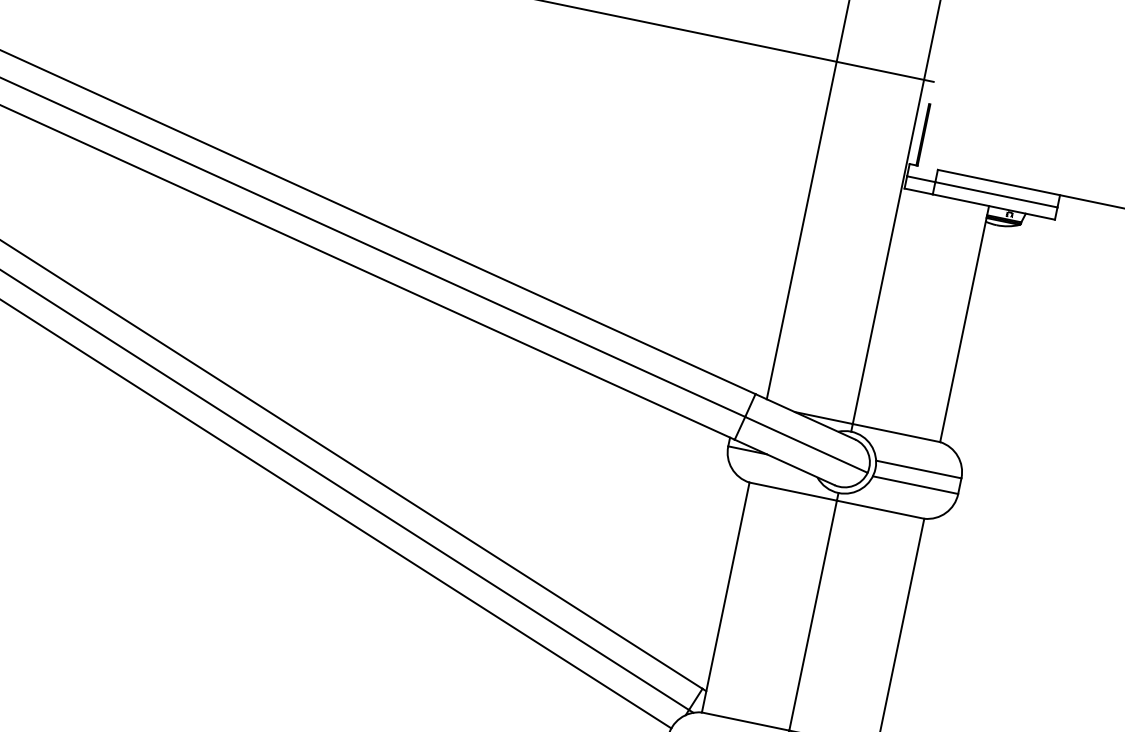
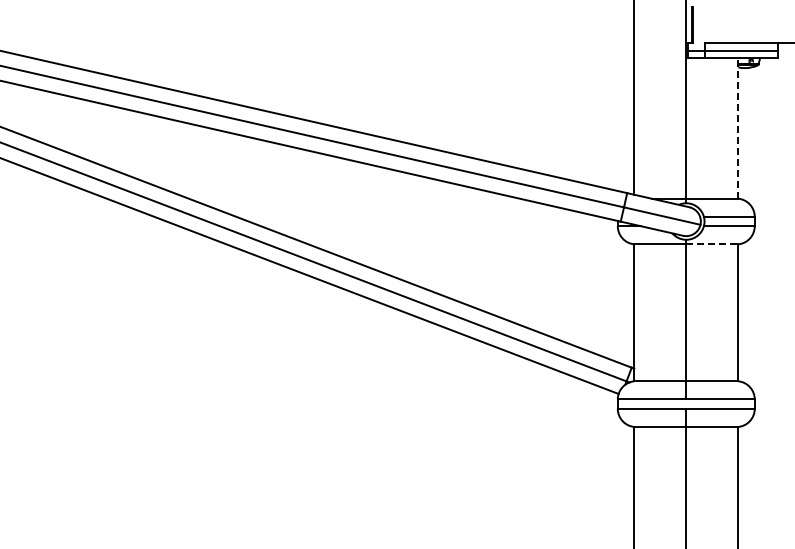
line: (965, 322) -> (738, 127), solid -> dashed
line: (880, 510) -> (712, 244), solid -> dashed

